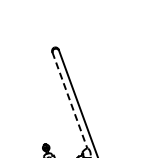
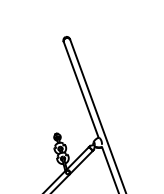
line: (70, 101) -> (81, 90), dashed -> solid

